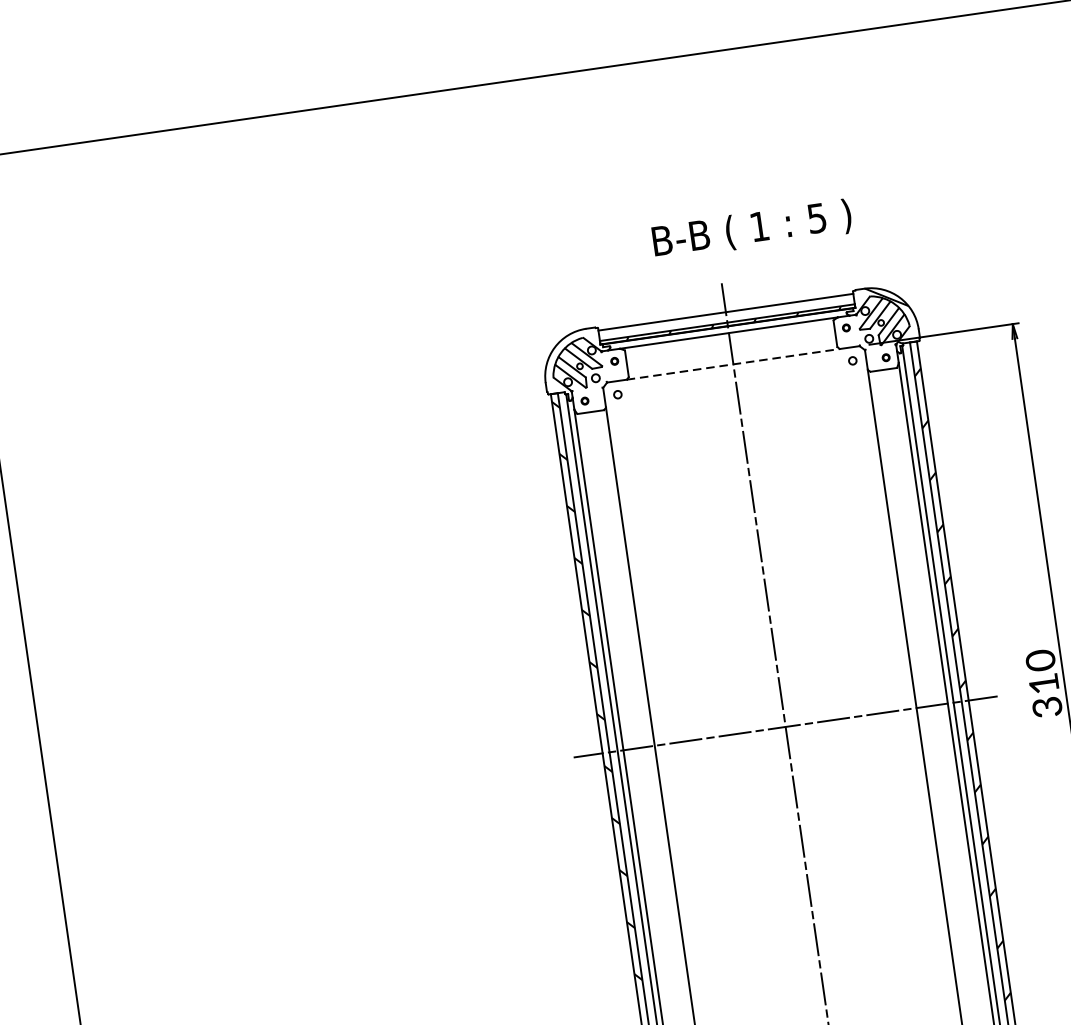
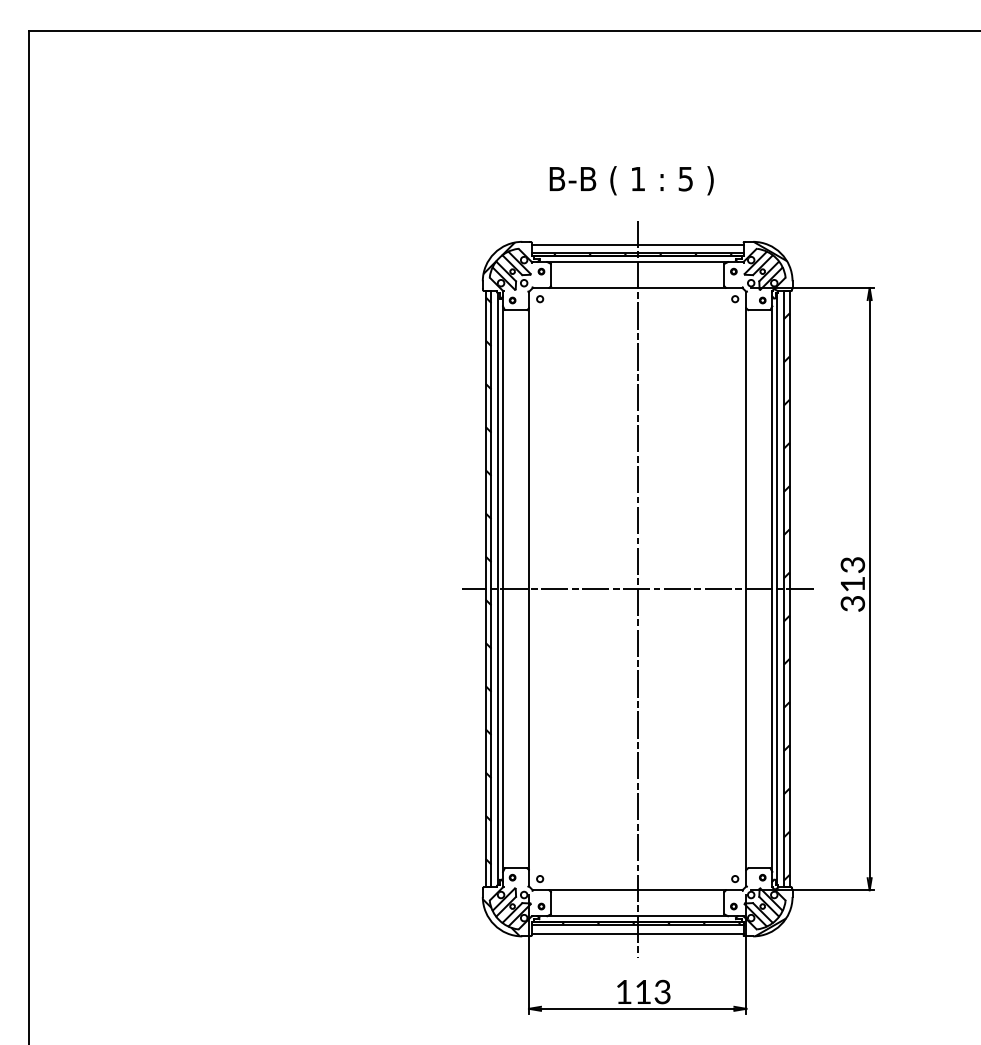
text: (751, 229) -> (631, 180), moved
hatch: (560, 352) -> (498, 258), added
line: (733, 364) -> (637, 288), dashed -> solid
text: (1040, 660) -> (852, 564), 310 -> 313

